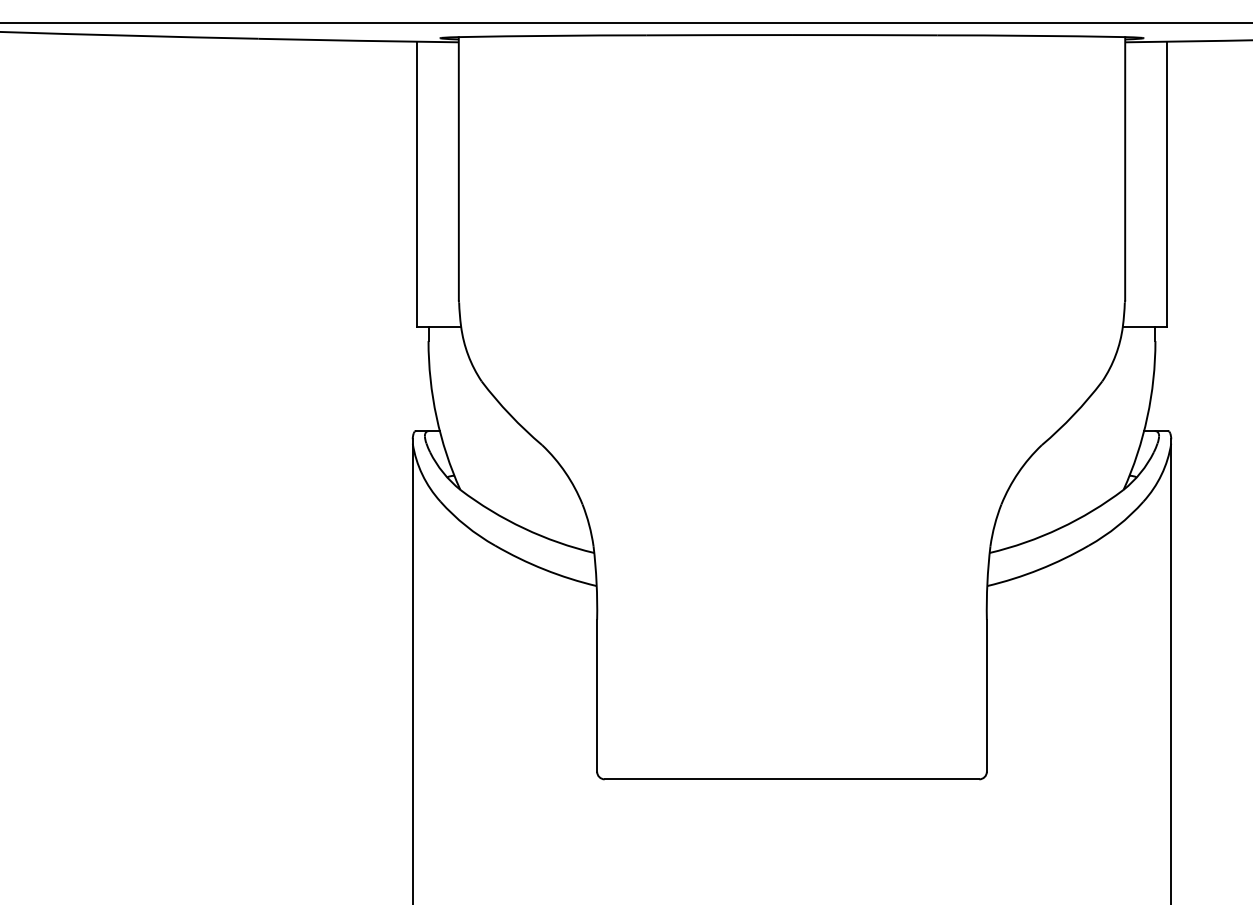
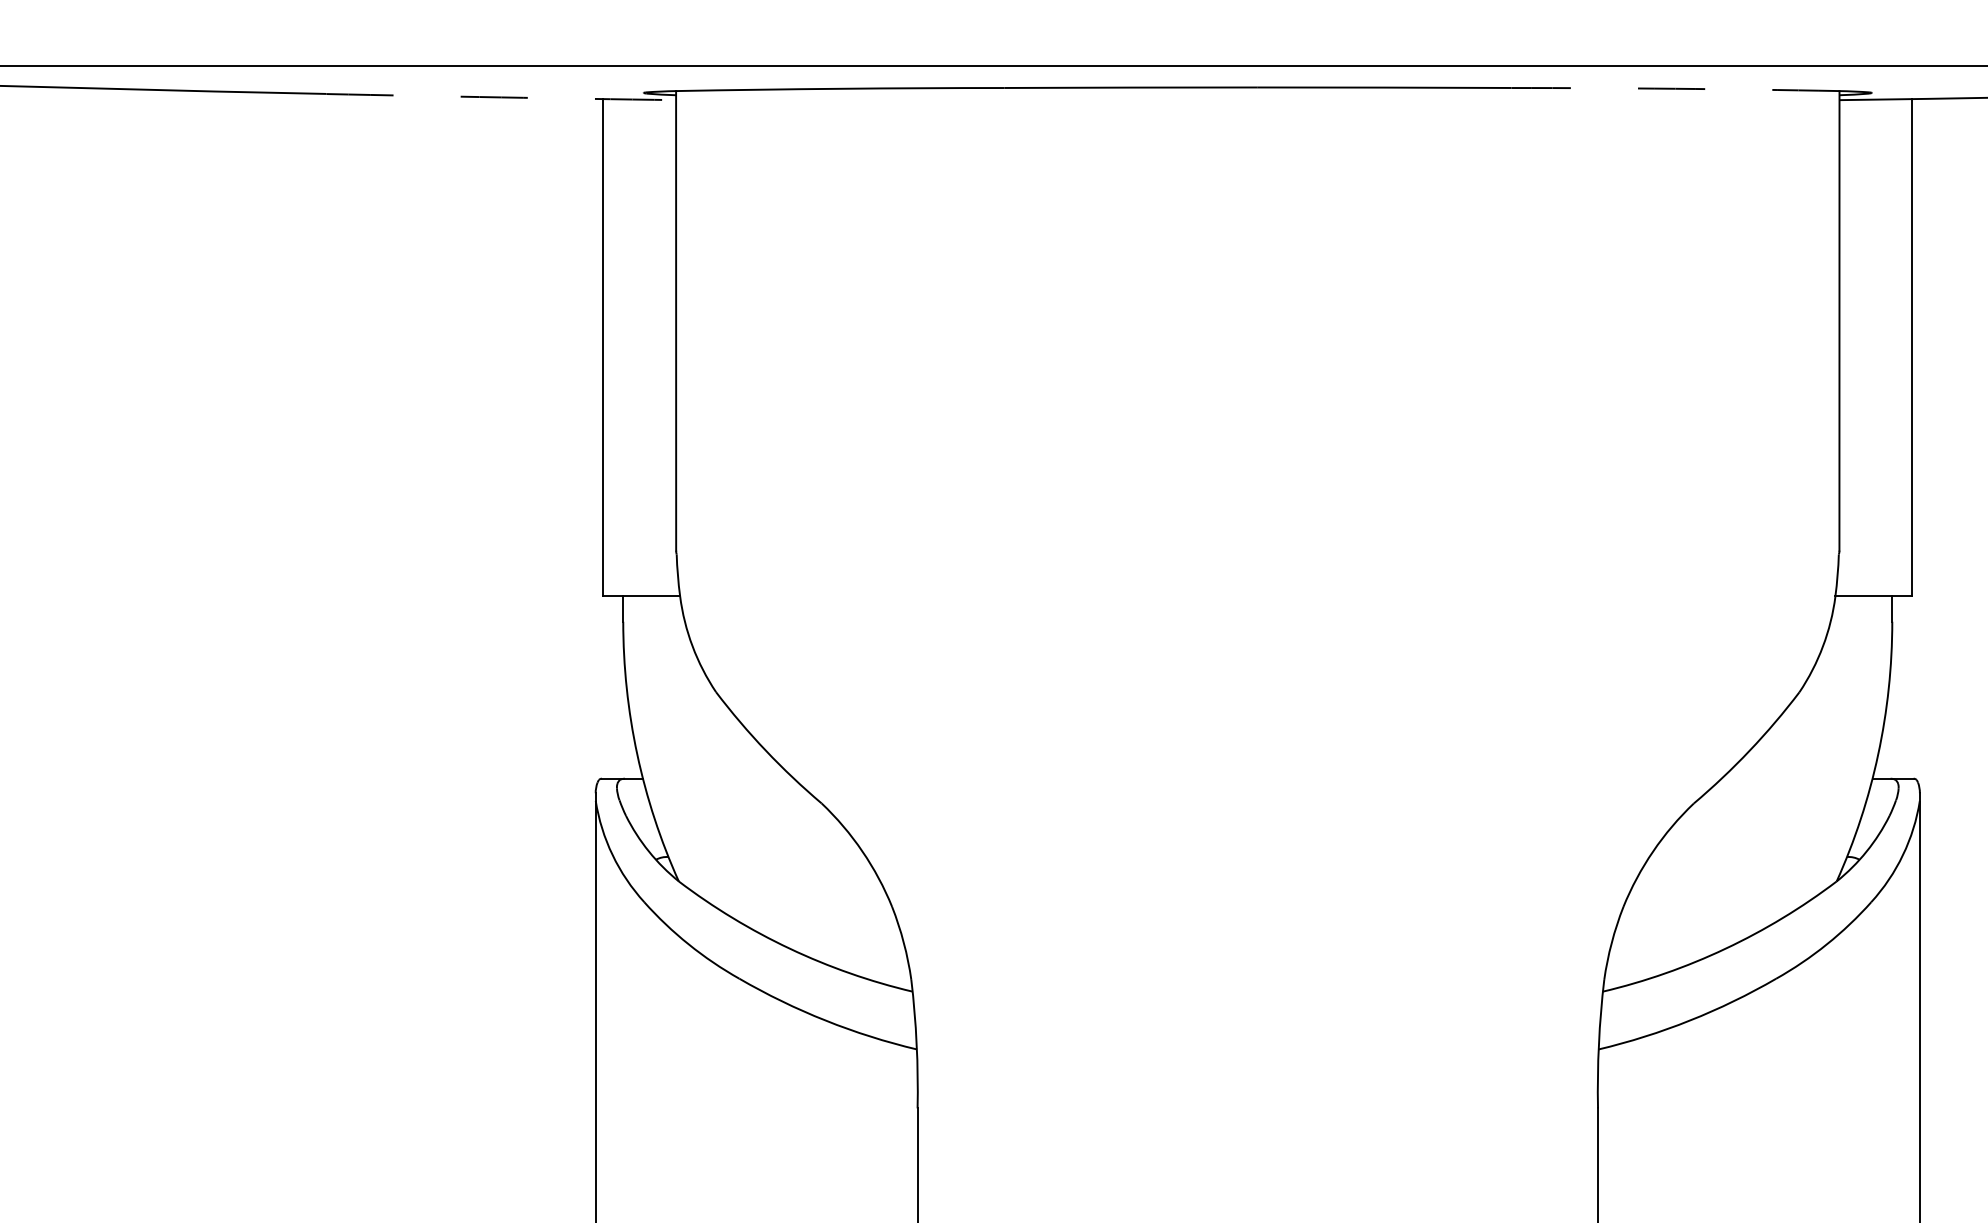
arc: (1031, 35) -> (1675, 88), solid -> dashed
arc: (358, 40) -> (500, 96), solid -> dashed

